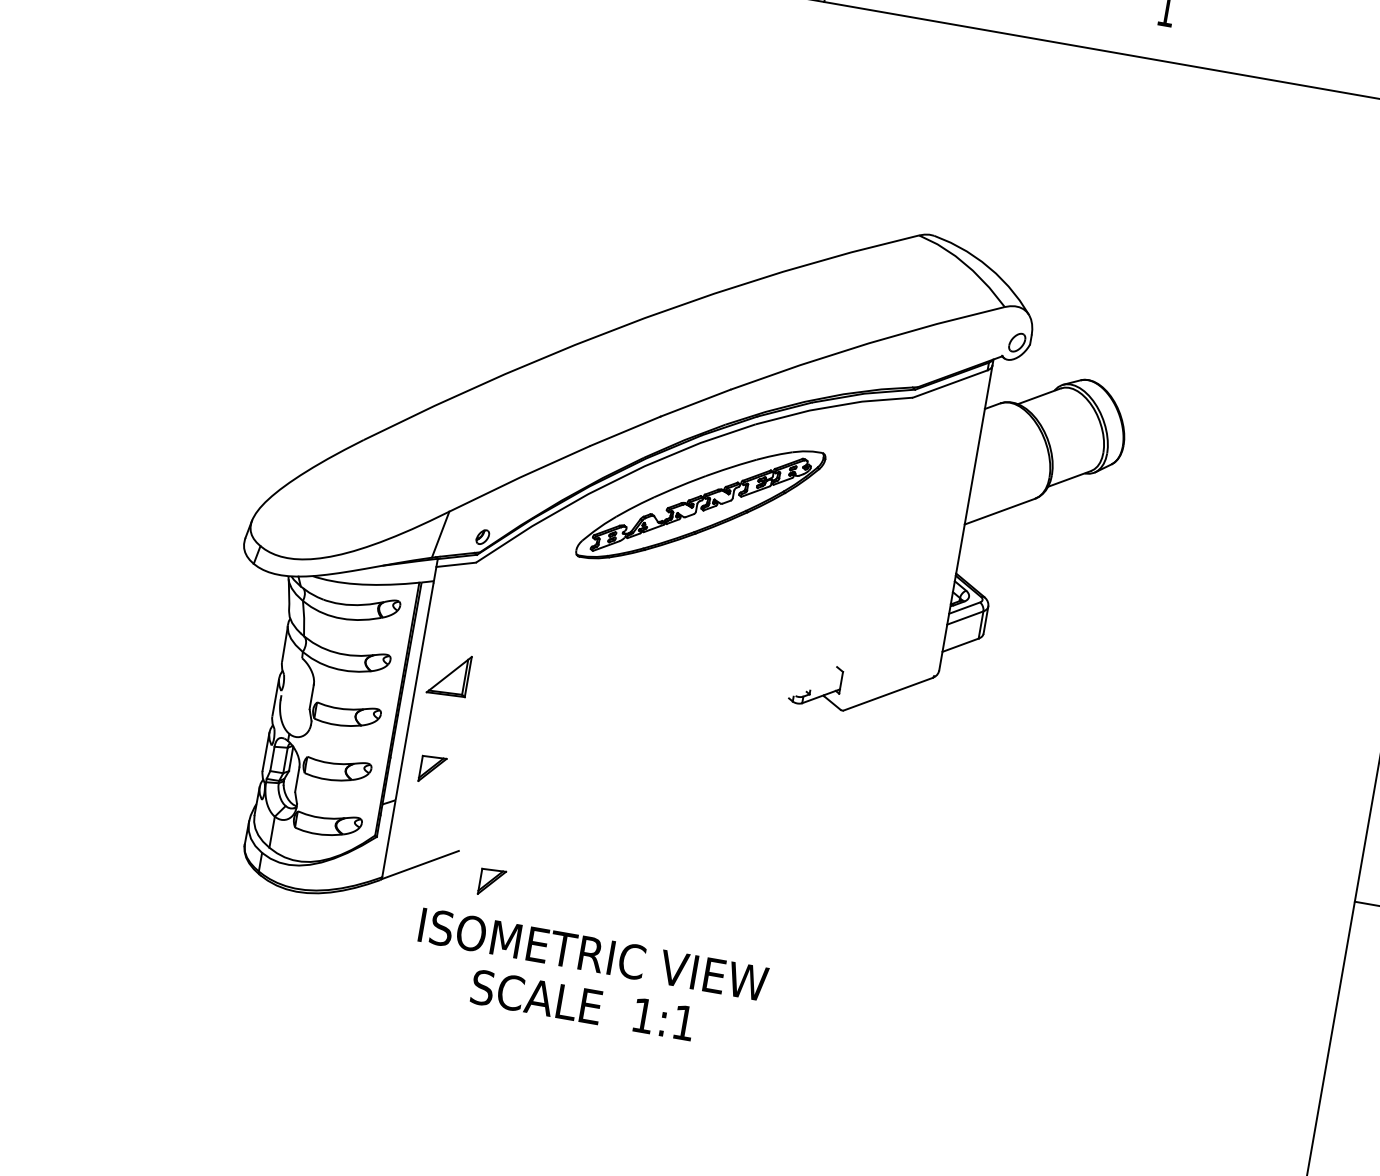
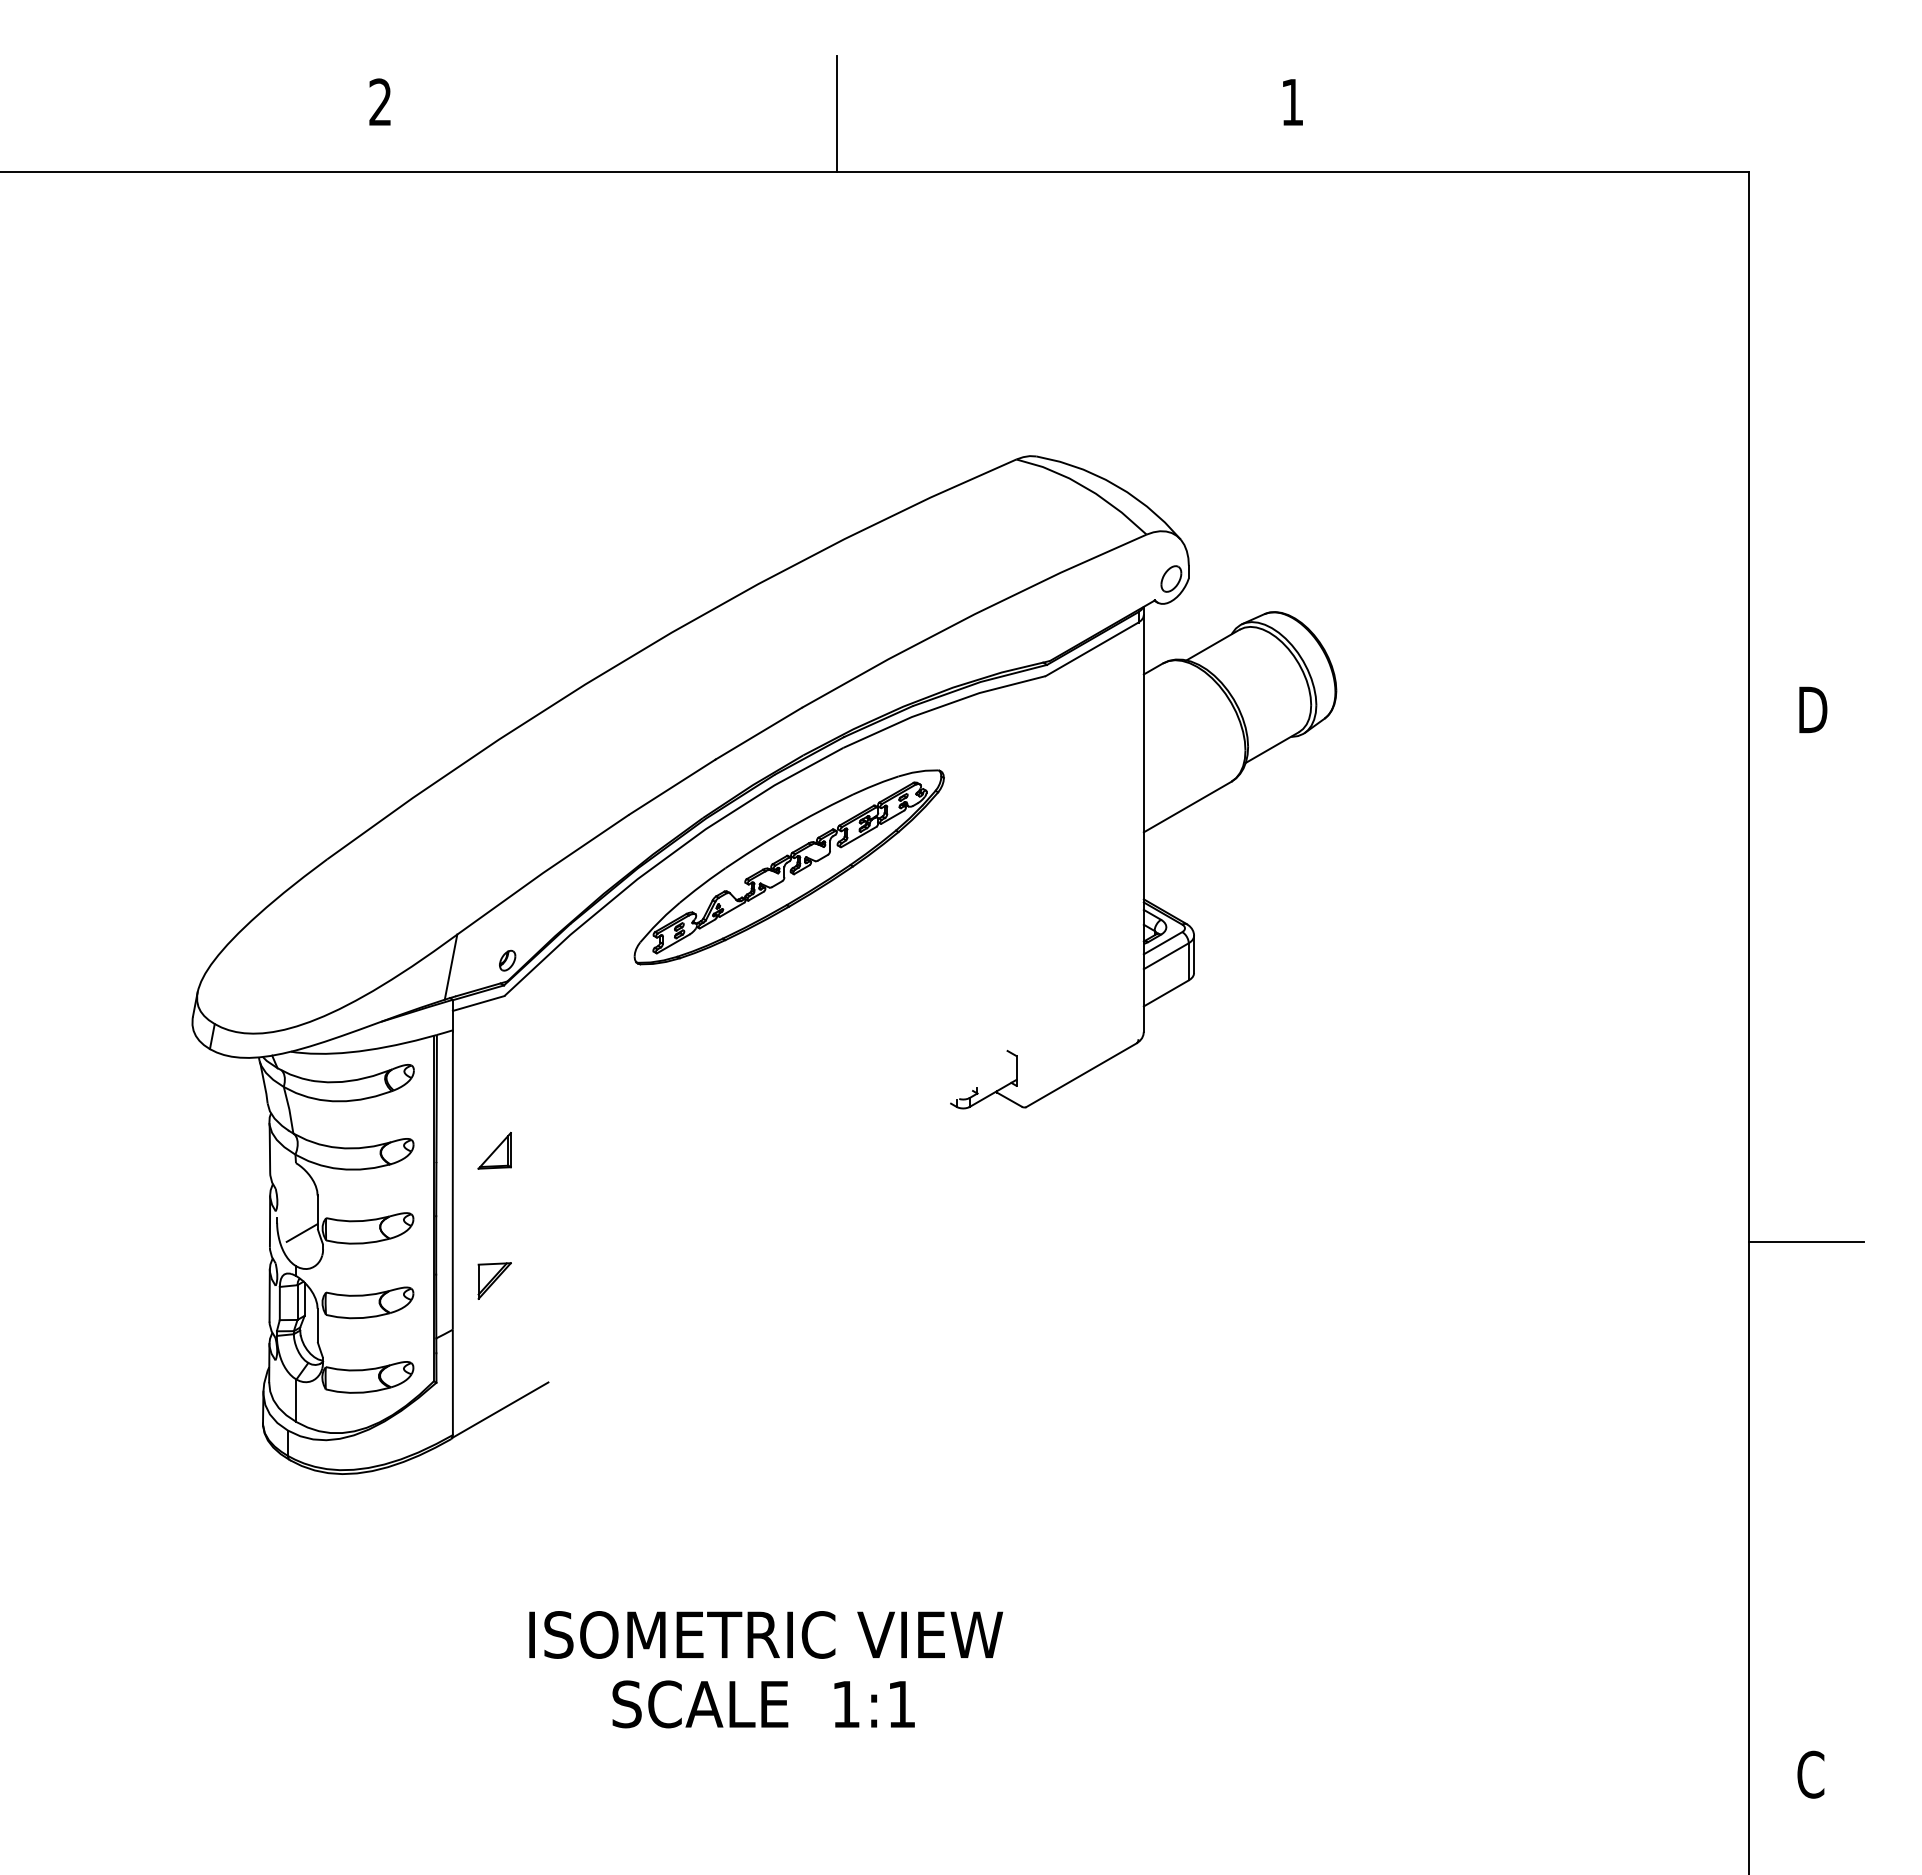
part: (449, 674) -> (494, 1150), size x0.62
line: (297, 709) -> (301, 1232), added
part: (491, 882) -> (599, 1416), removed
text: (589, 980) -> (766, 1669), moved

